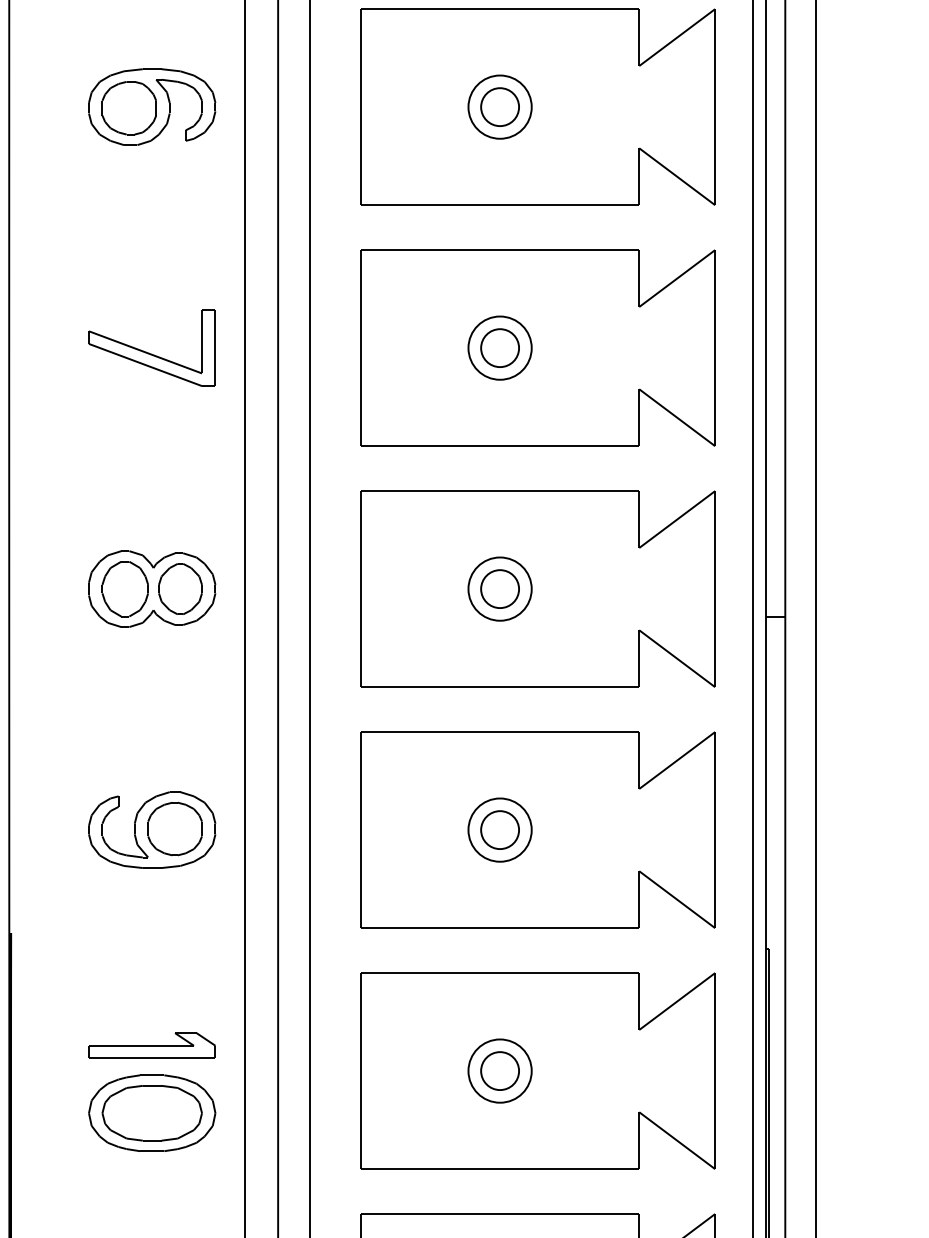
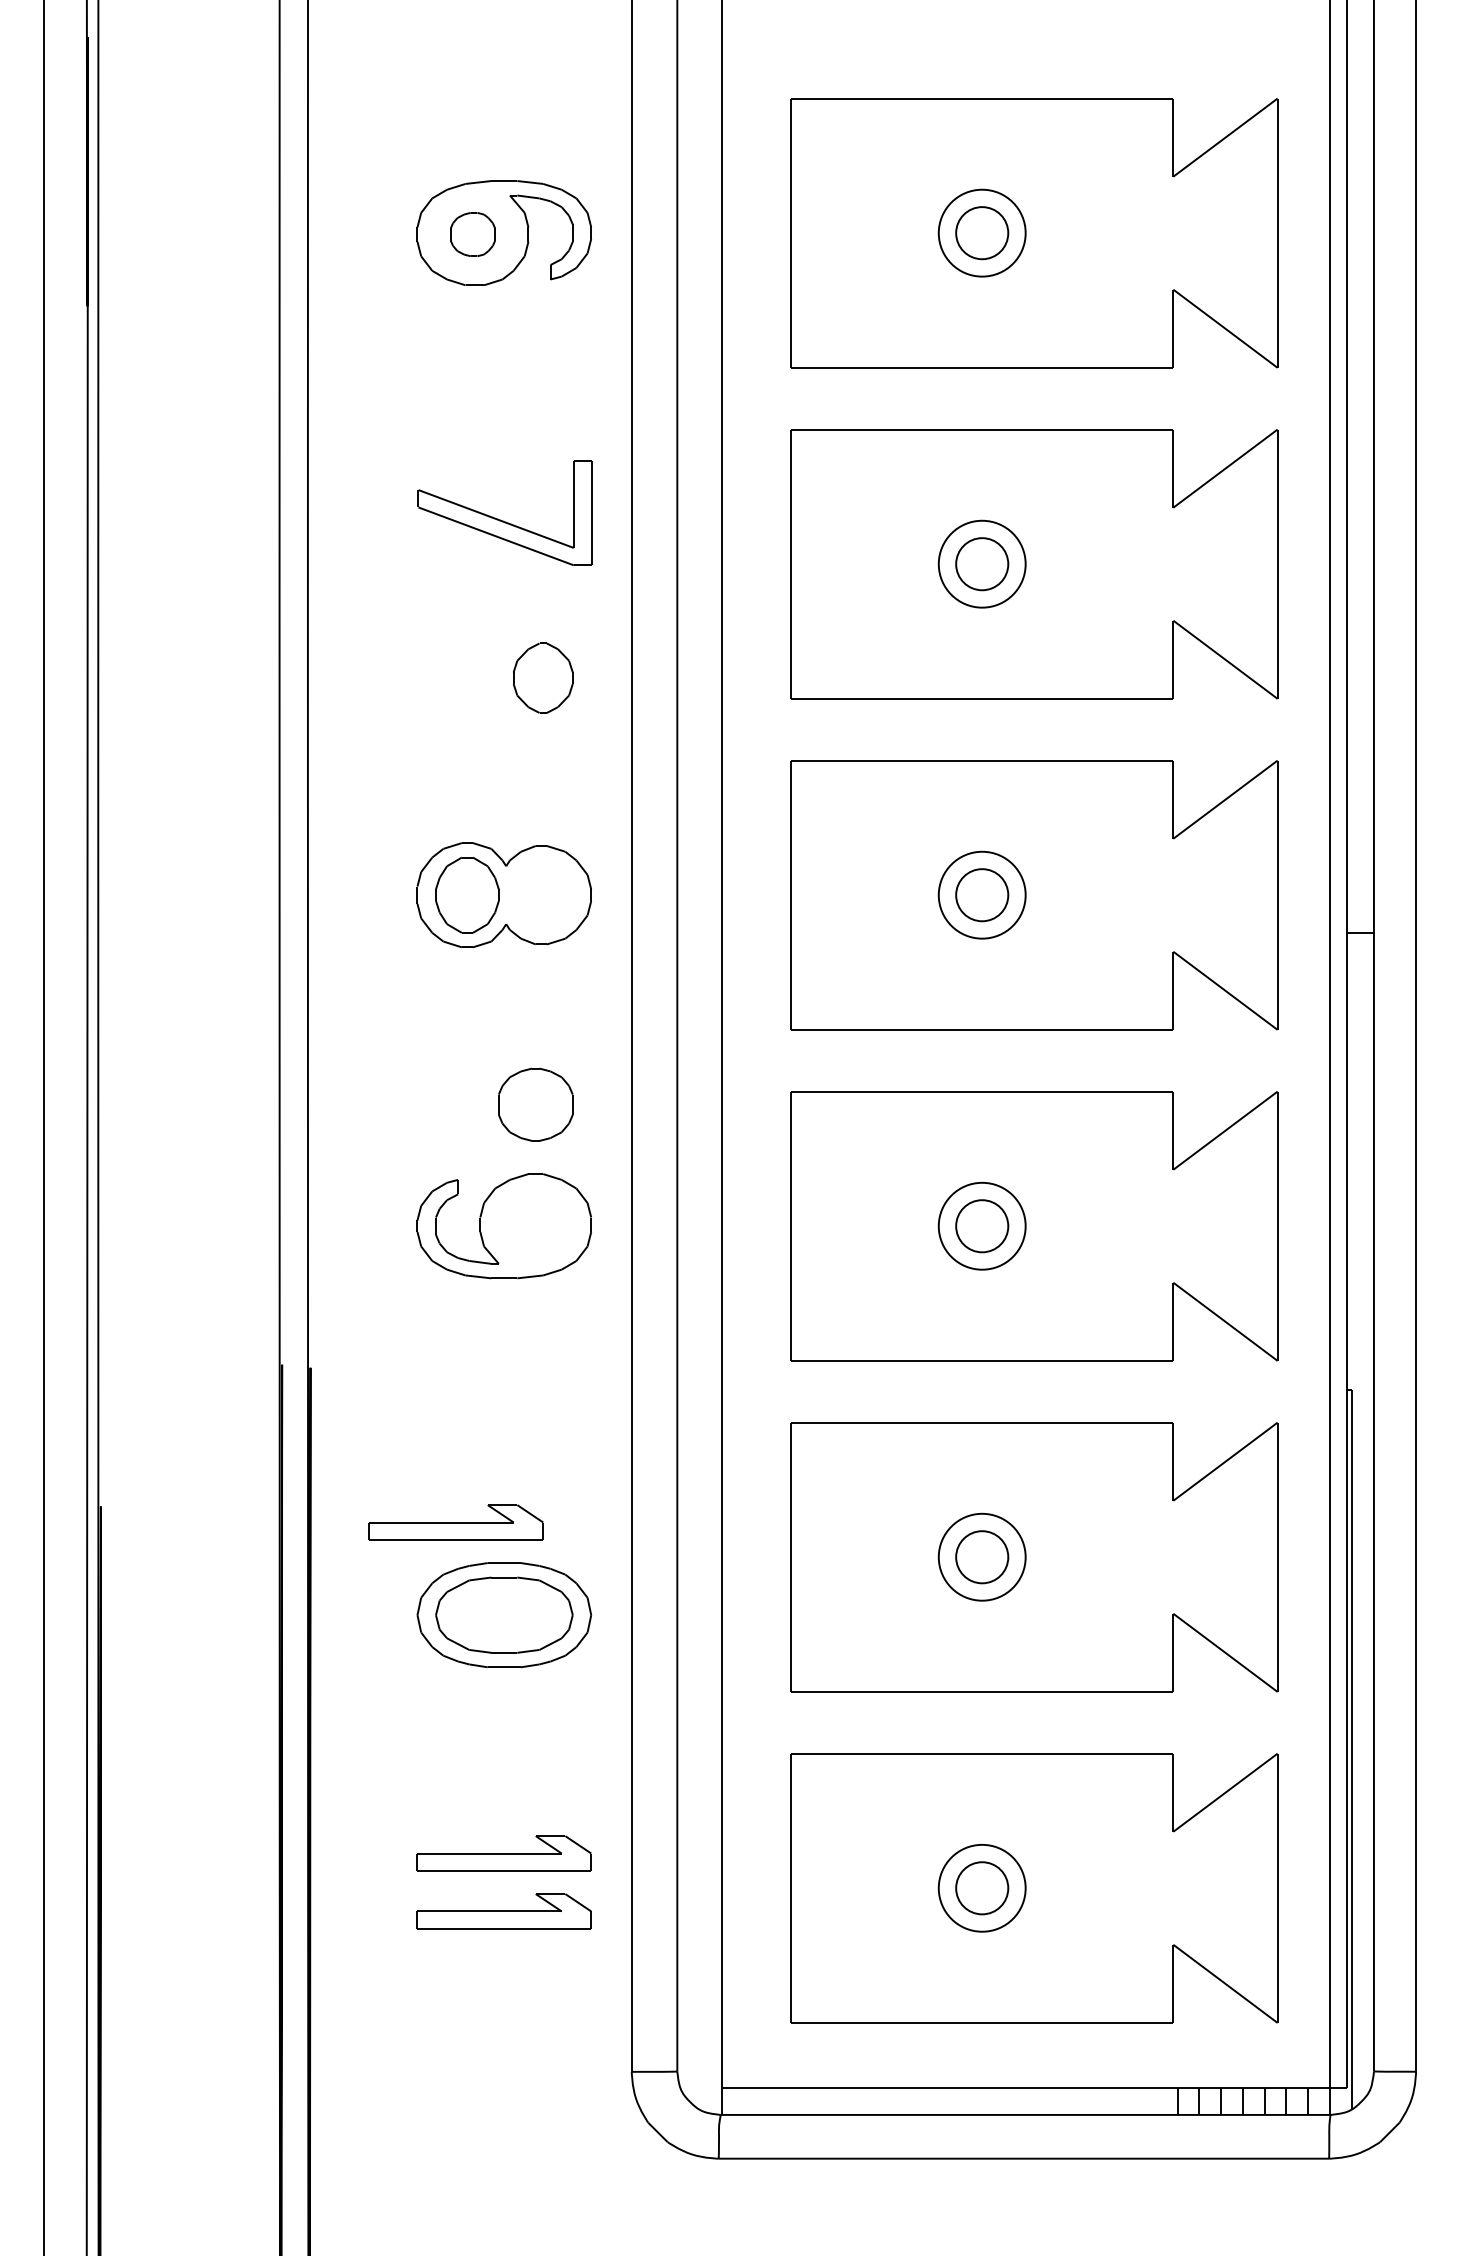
part: (129, 108) -> (472, 234), size x0.6
part: (148, 352) -> (500, 519), moved
part: (179, 588) -> (542, 677), moved
part: (174, 828) -> (535, 1104), moved
part: (151, 1045) -> (455, 1522), moved

